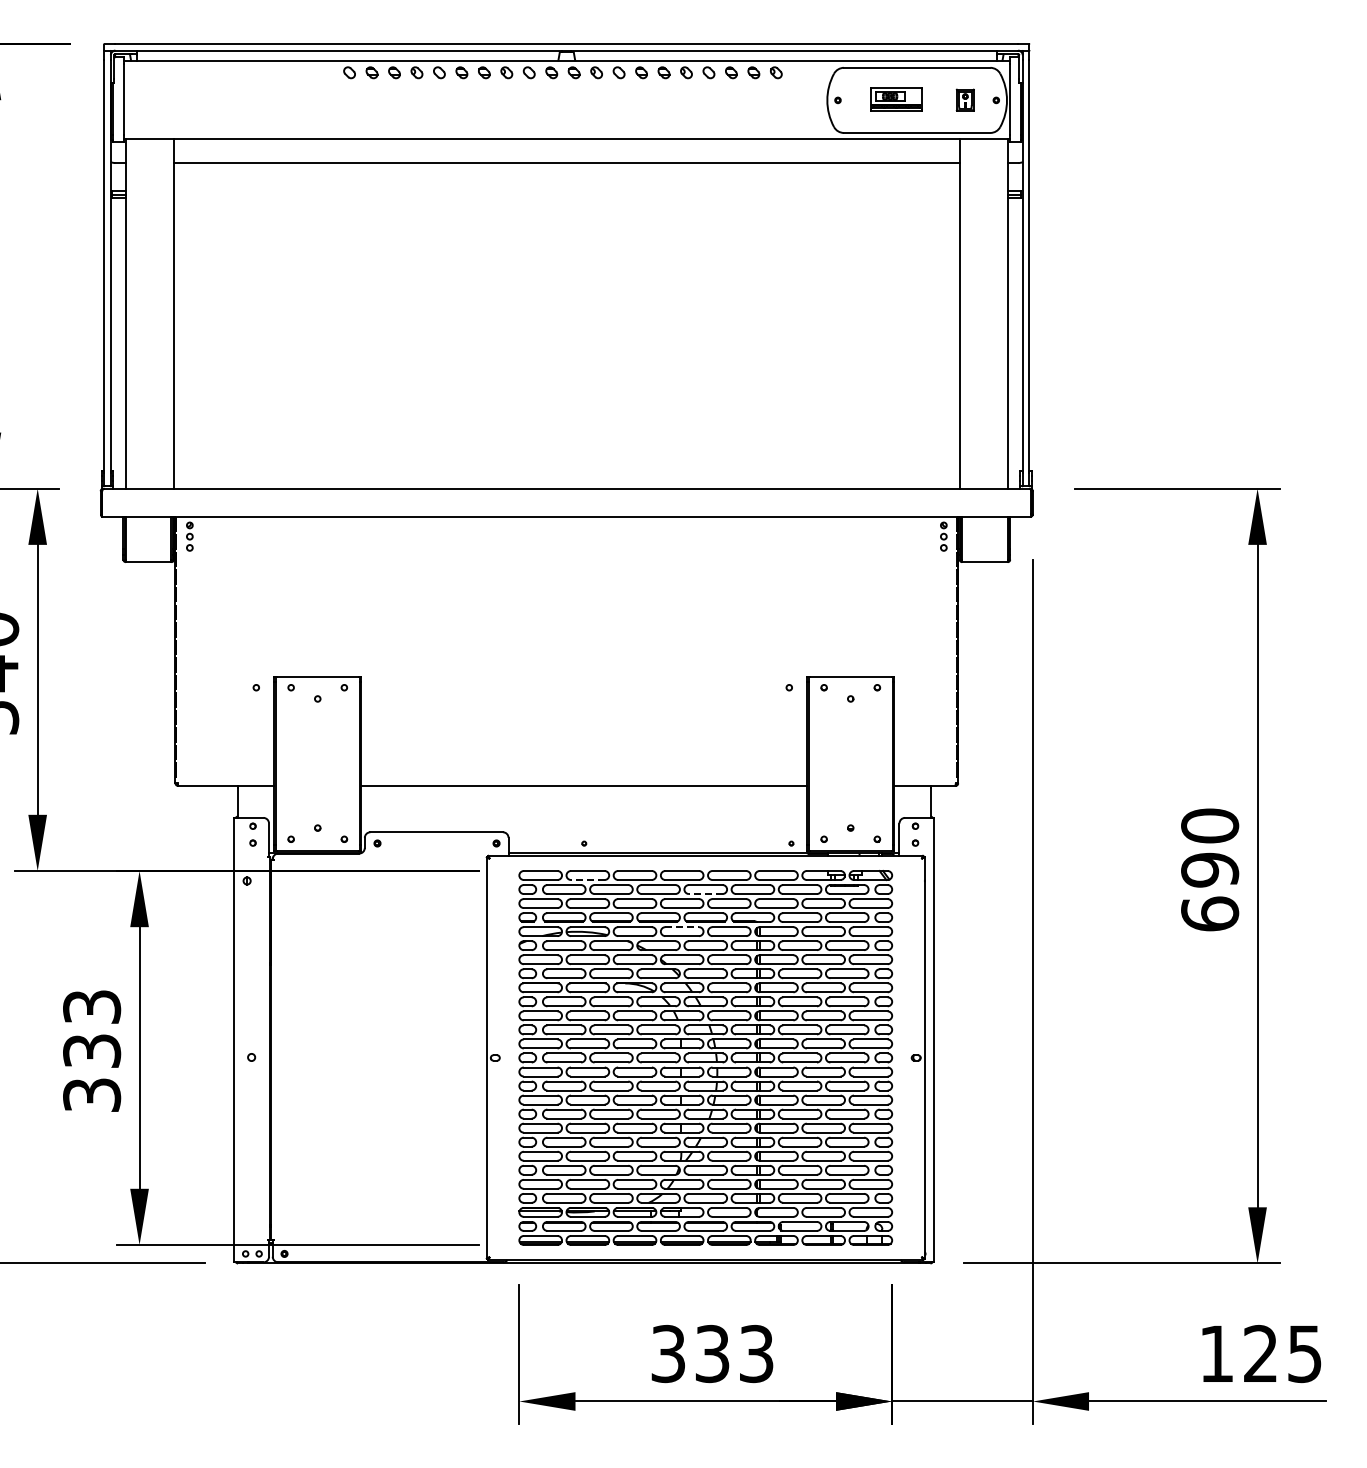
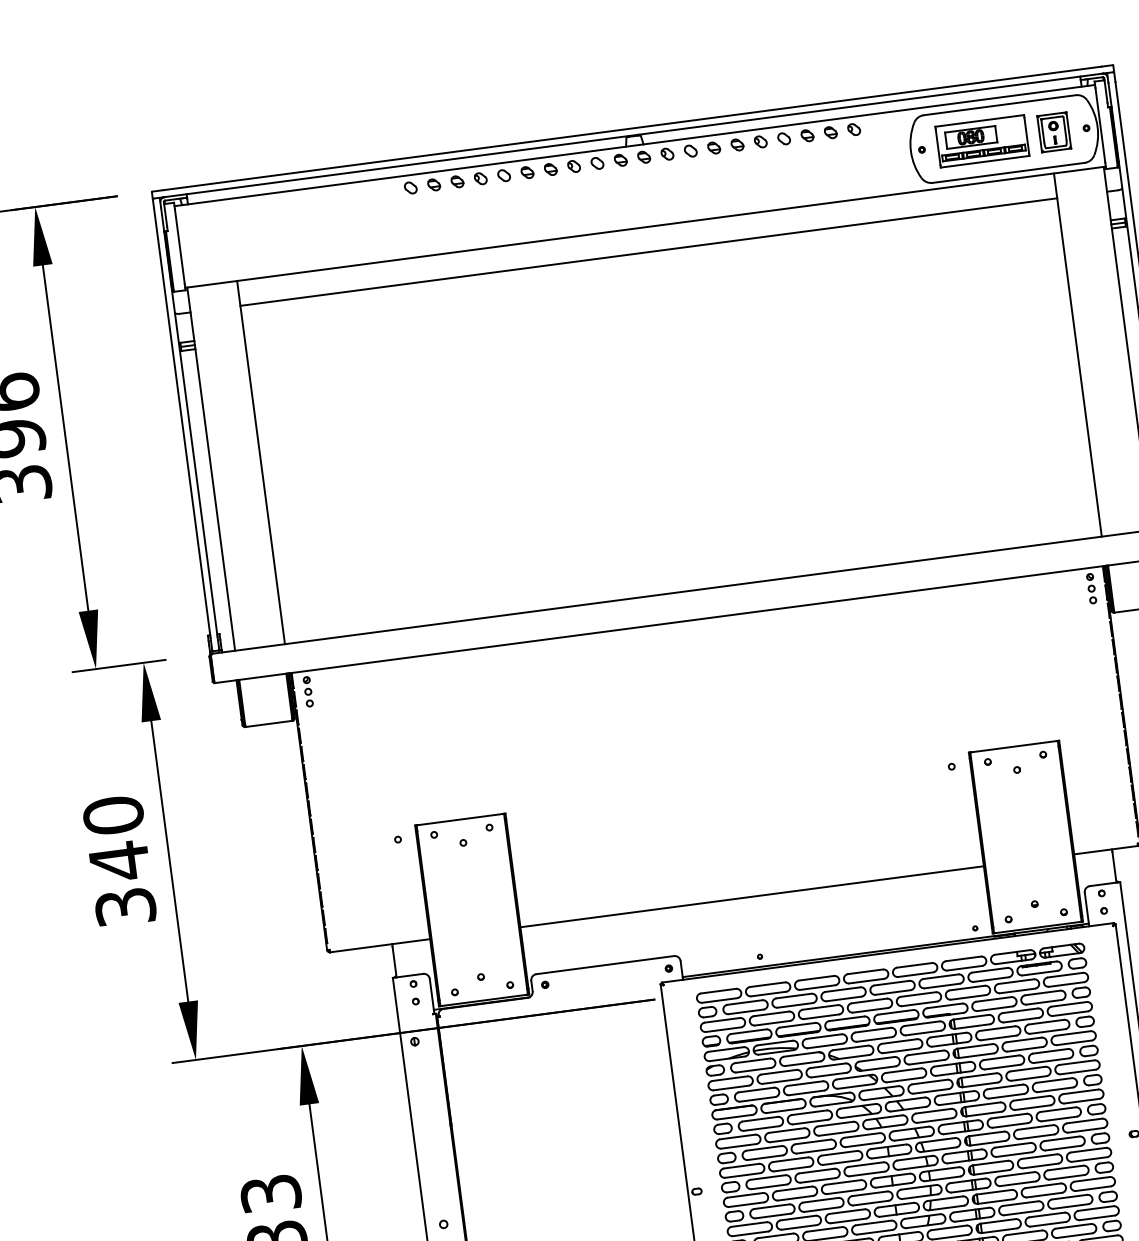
part: (896, 99) -> (982, 140), size x1.67
part: (965, 99) -> (1054, 131), size x1.67
line: (587, 879) -> (768, 993), dashed -> solid
line: (705, 894) -> (892, 993), dashed -> solid
line: (682, 927) -> (873, 1030), dashed -> solid

